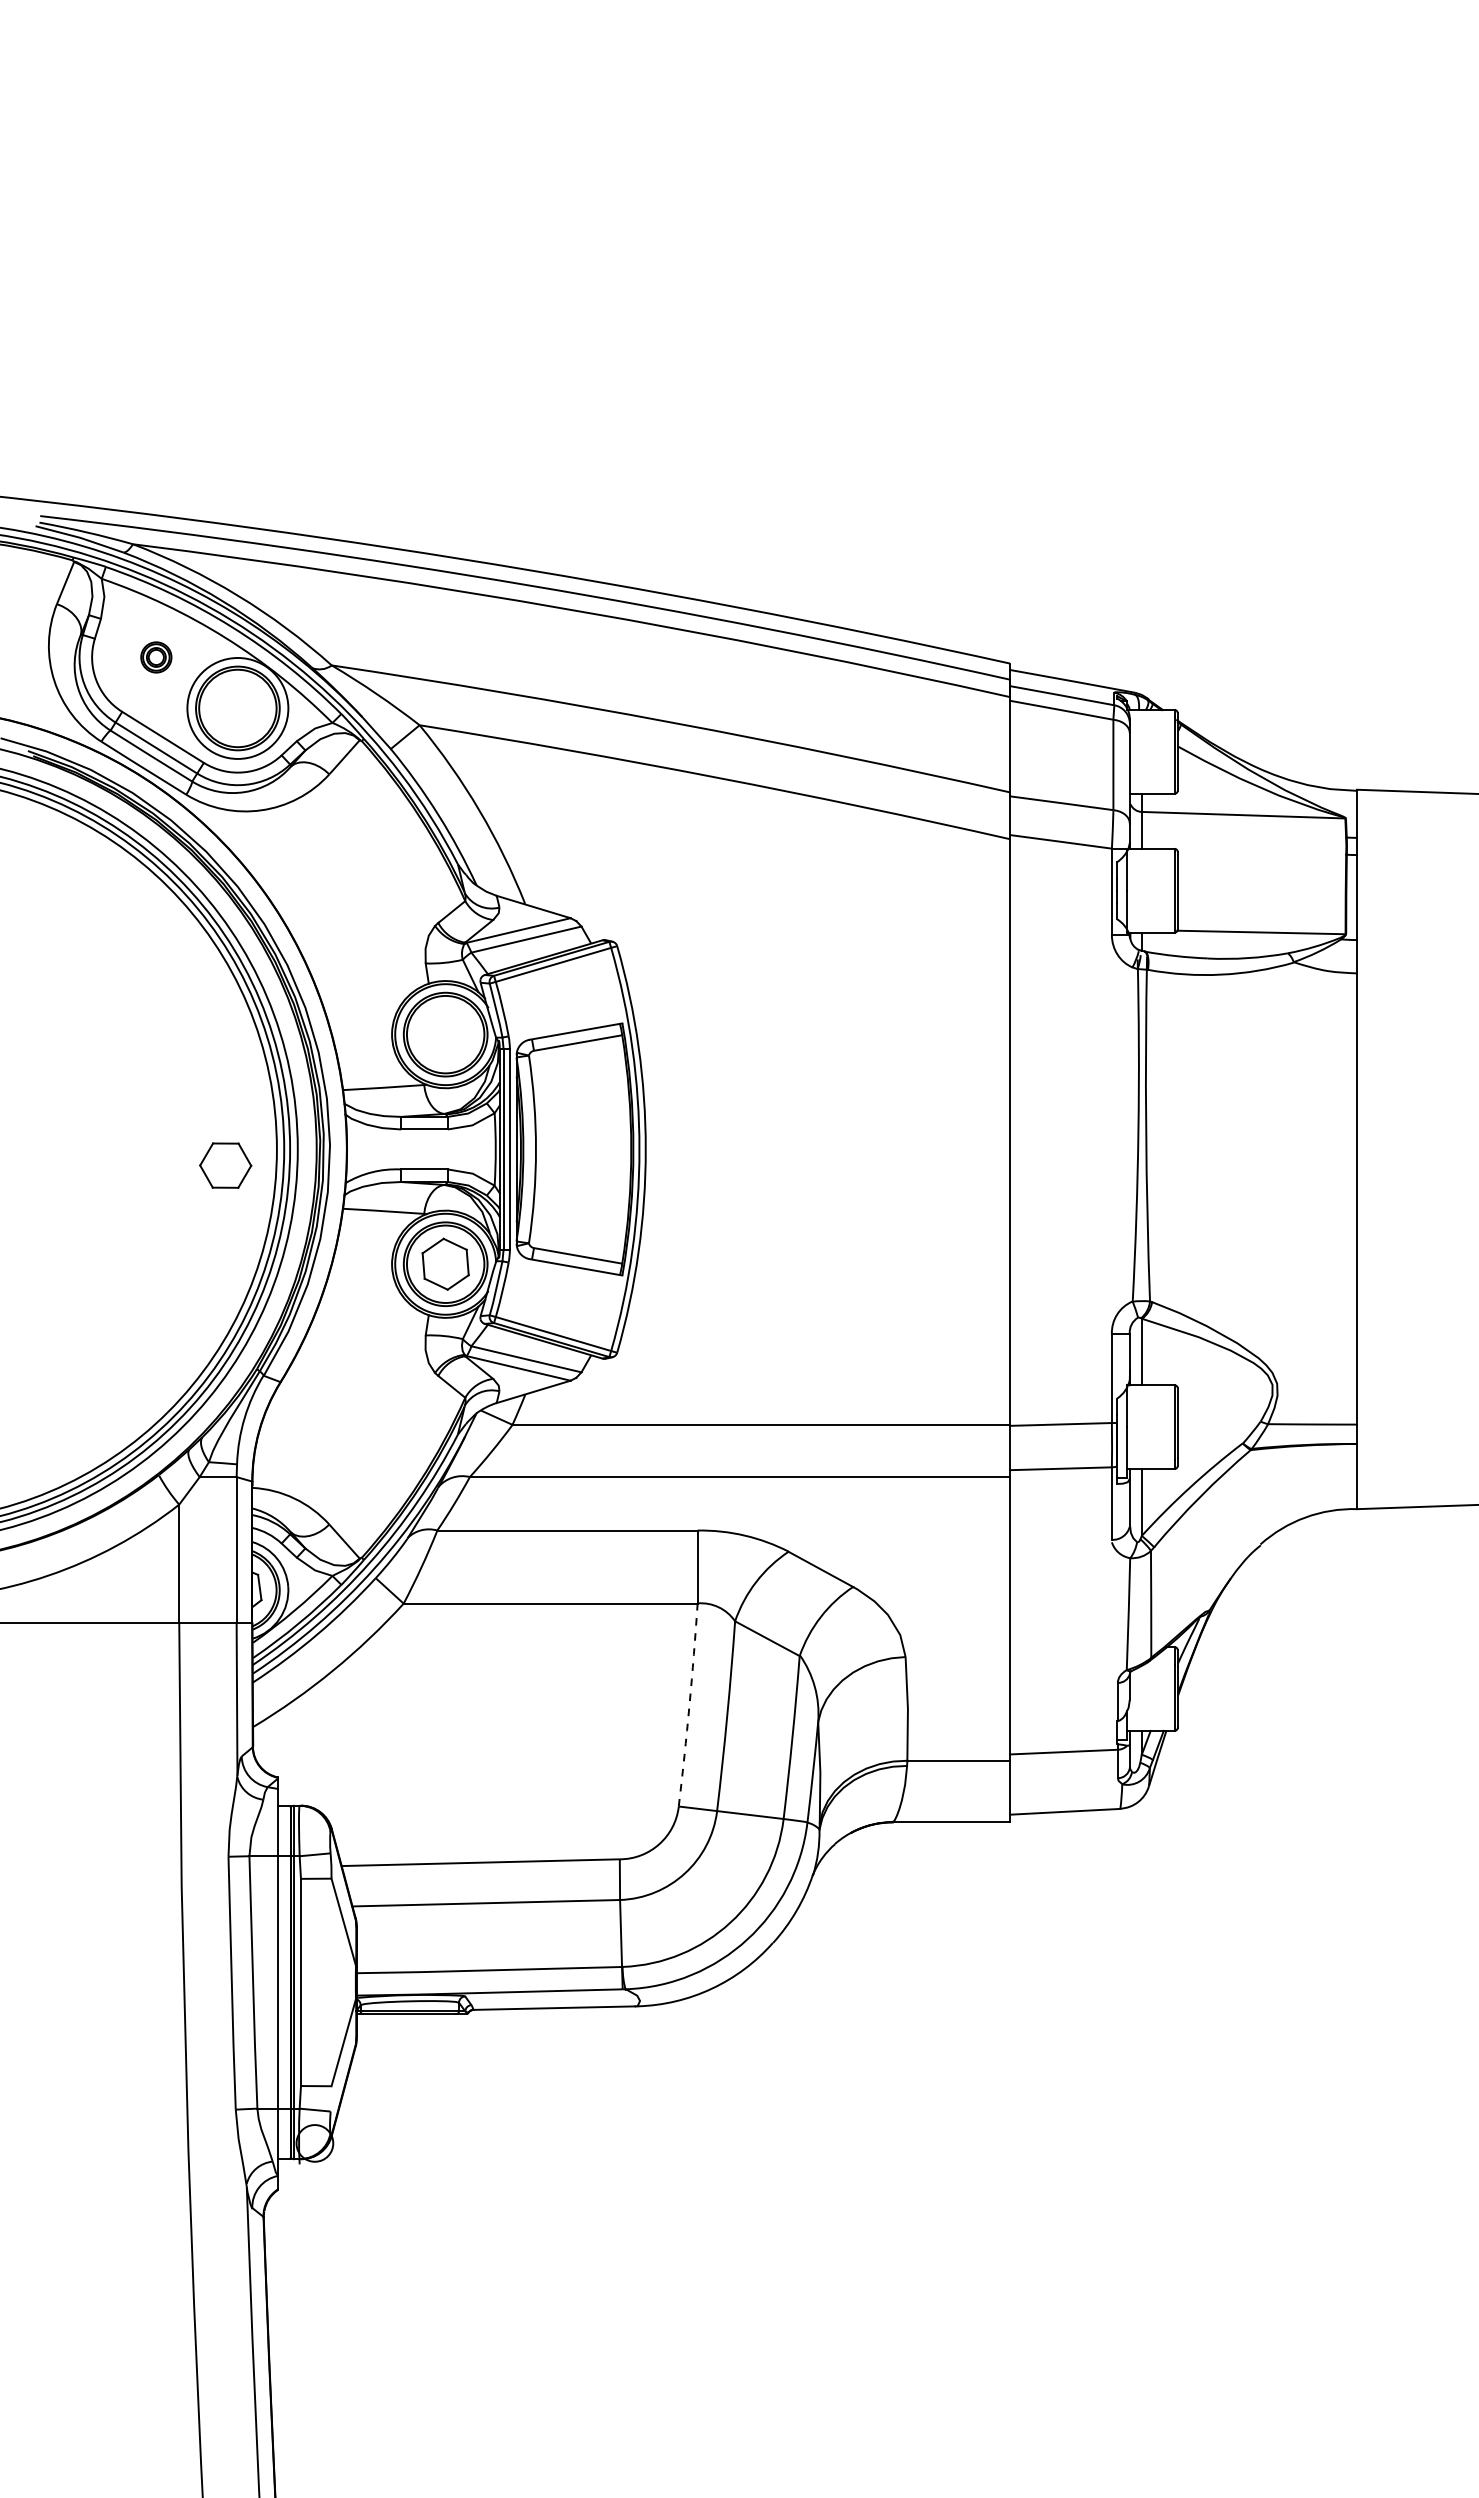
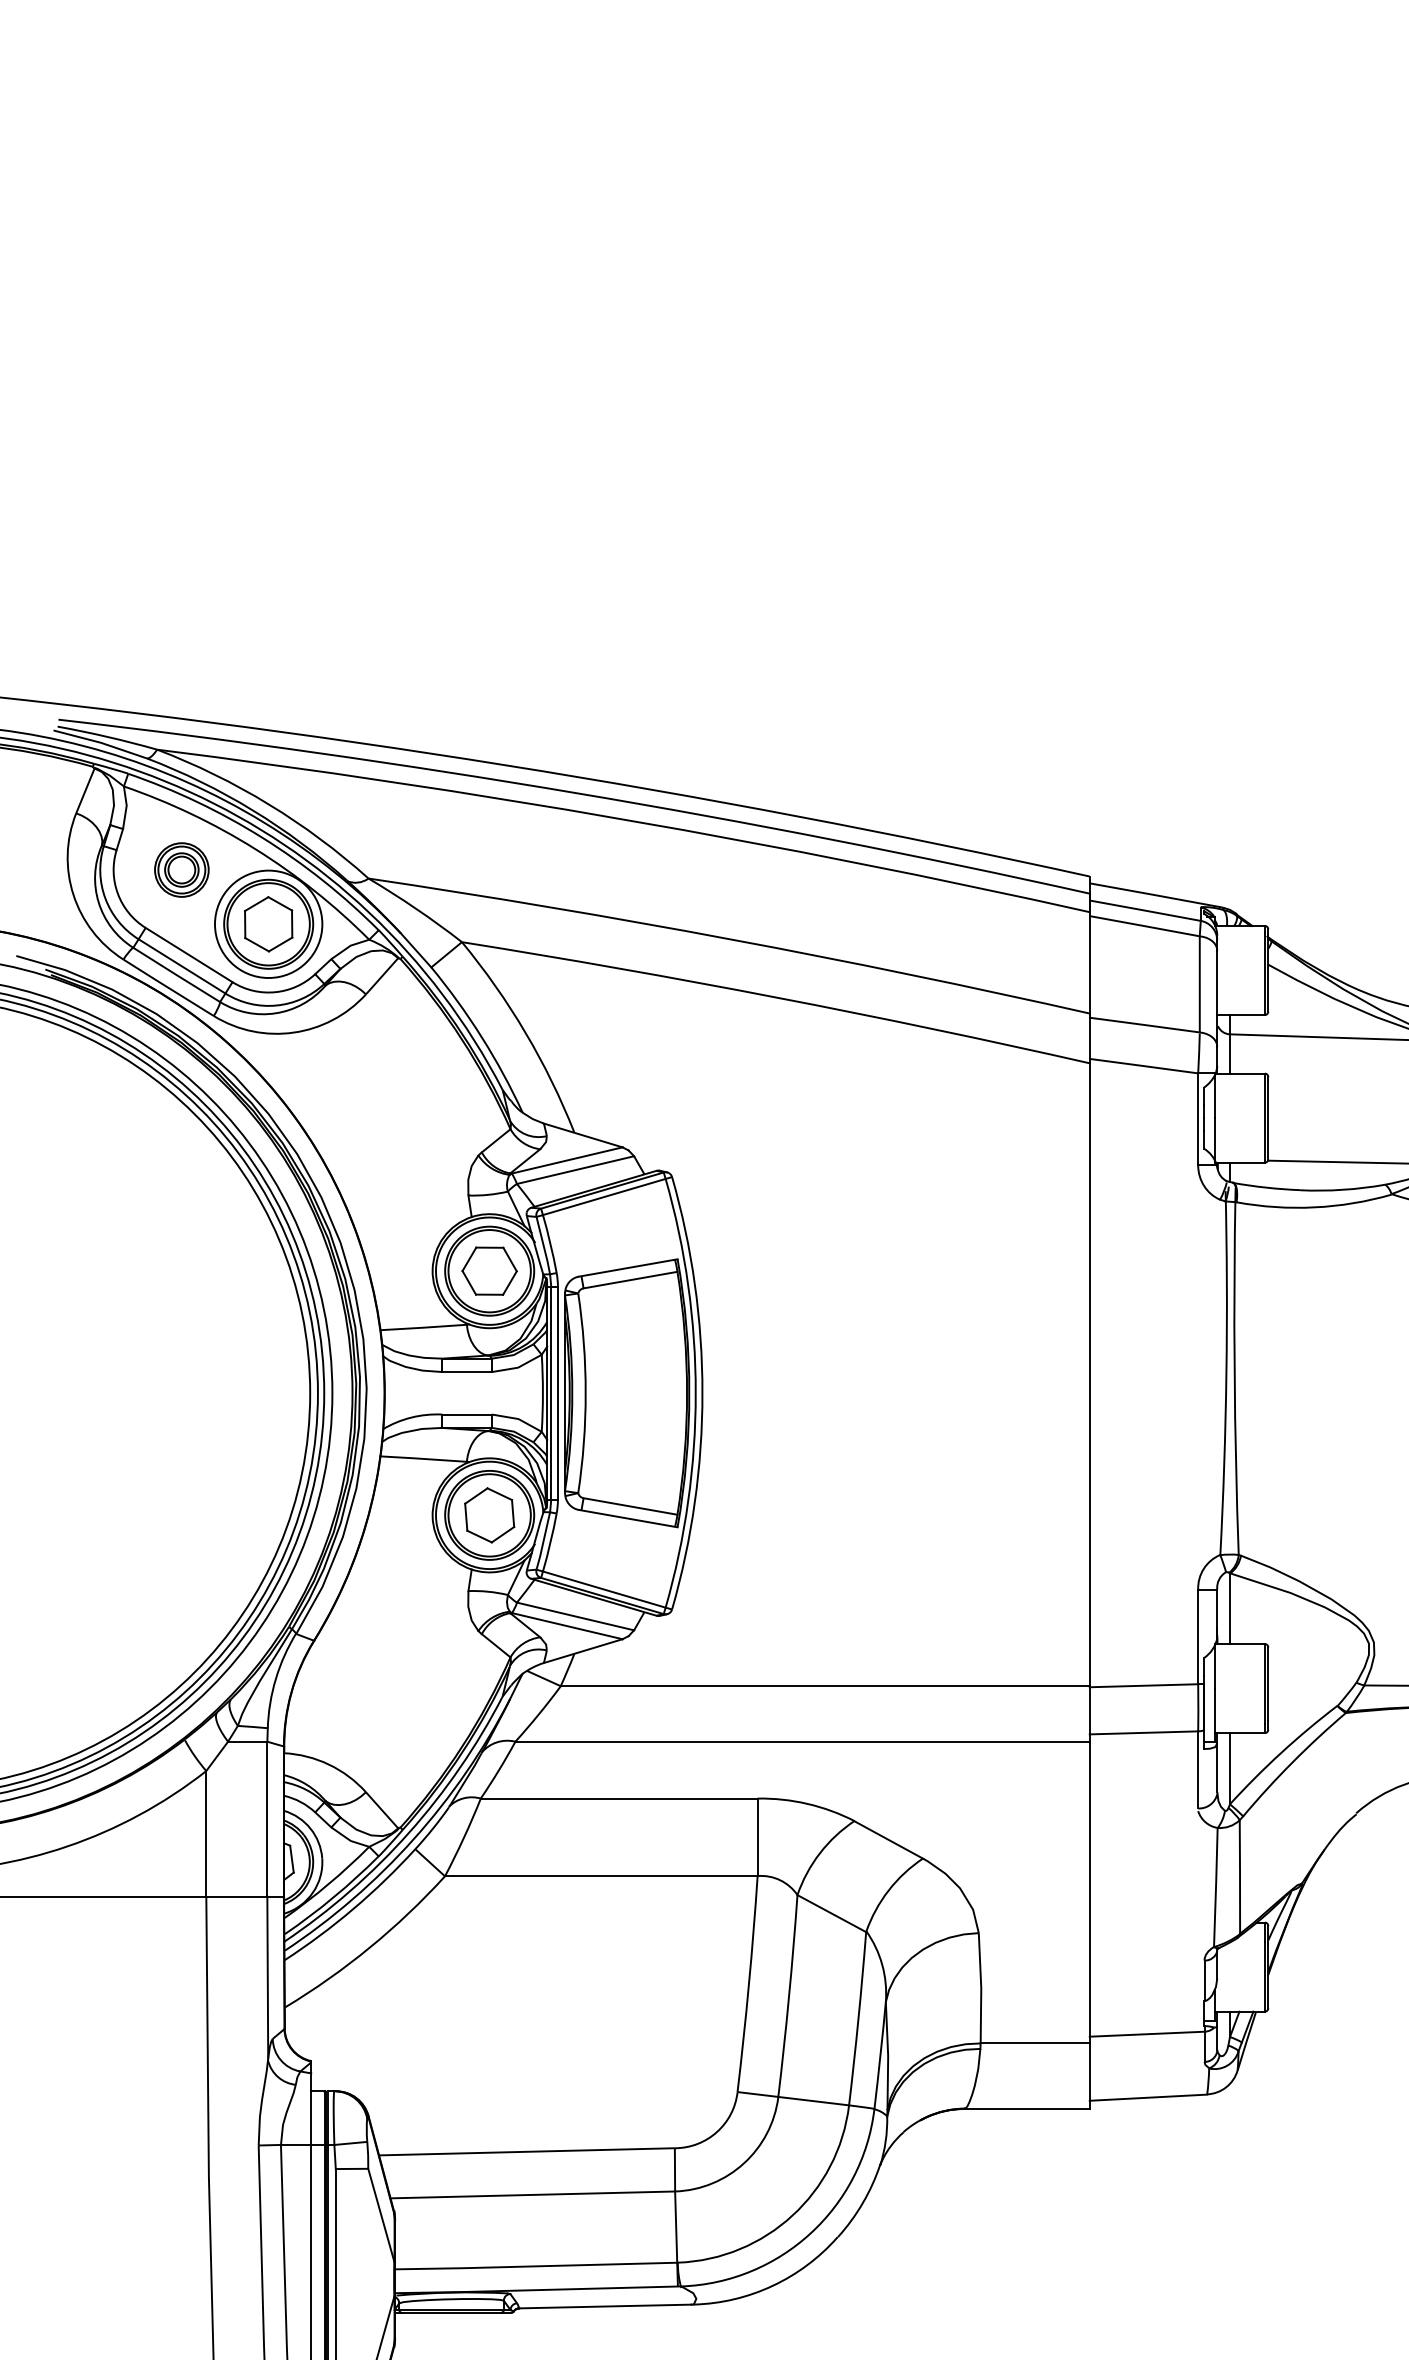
part: (156, 657) -> (182, 870), size x1.67
part: (237, 708) -> (268, 924), added
part: (225, 1165) -> (489, 1271), moved
arc: (689, 1705) -> (748, 1984), dashed -> solid

